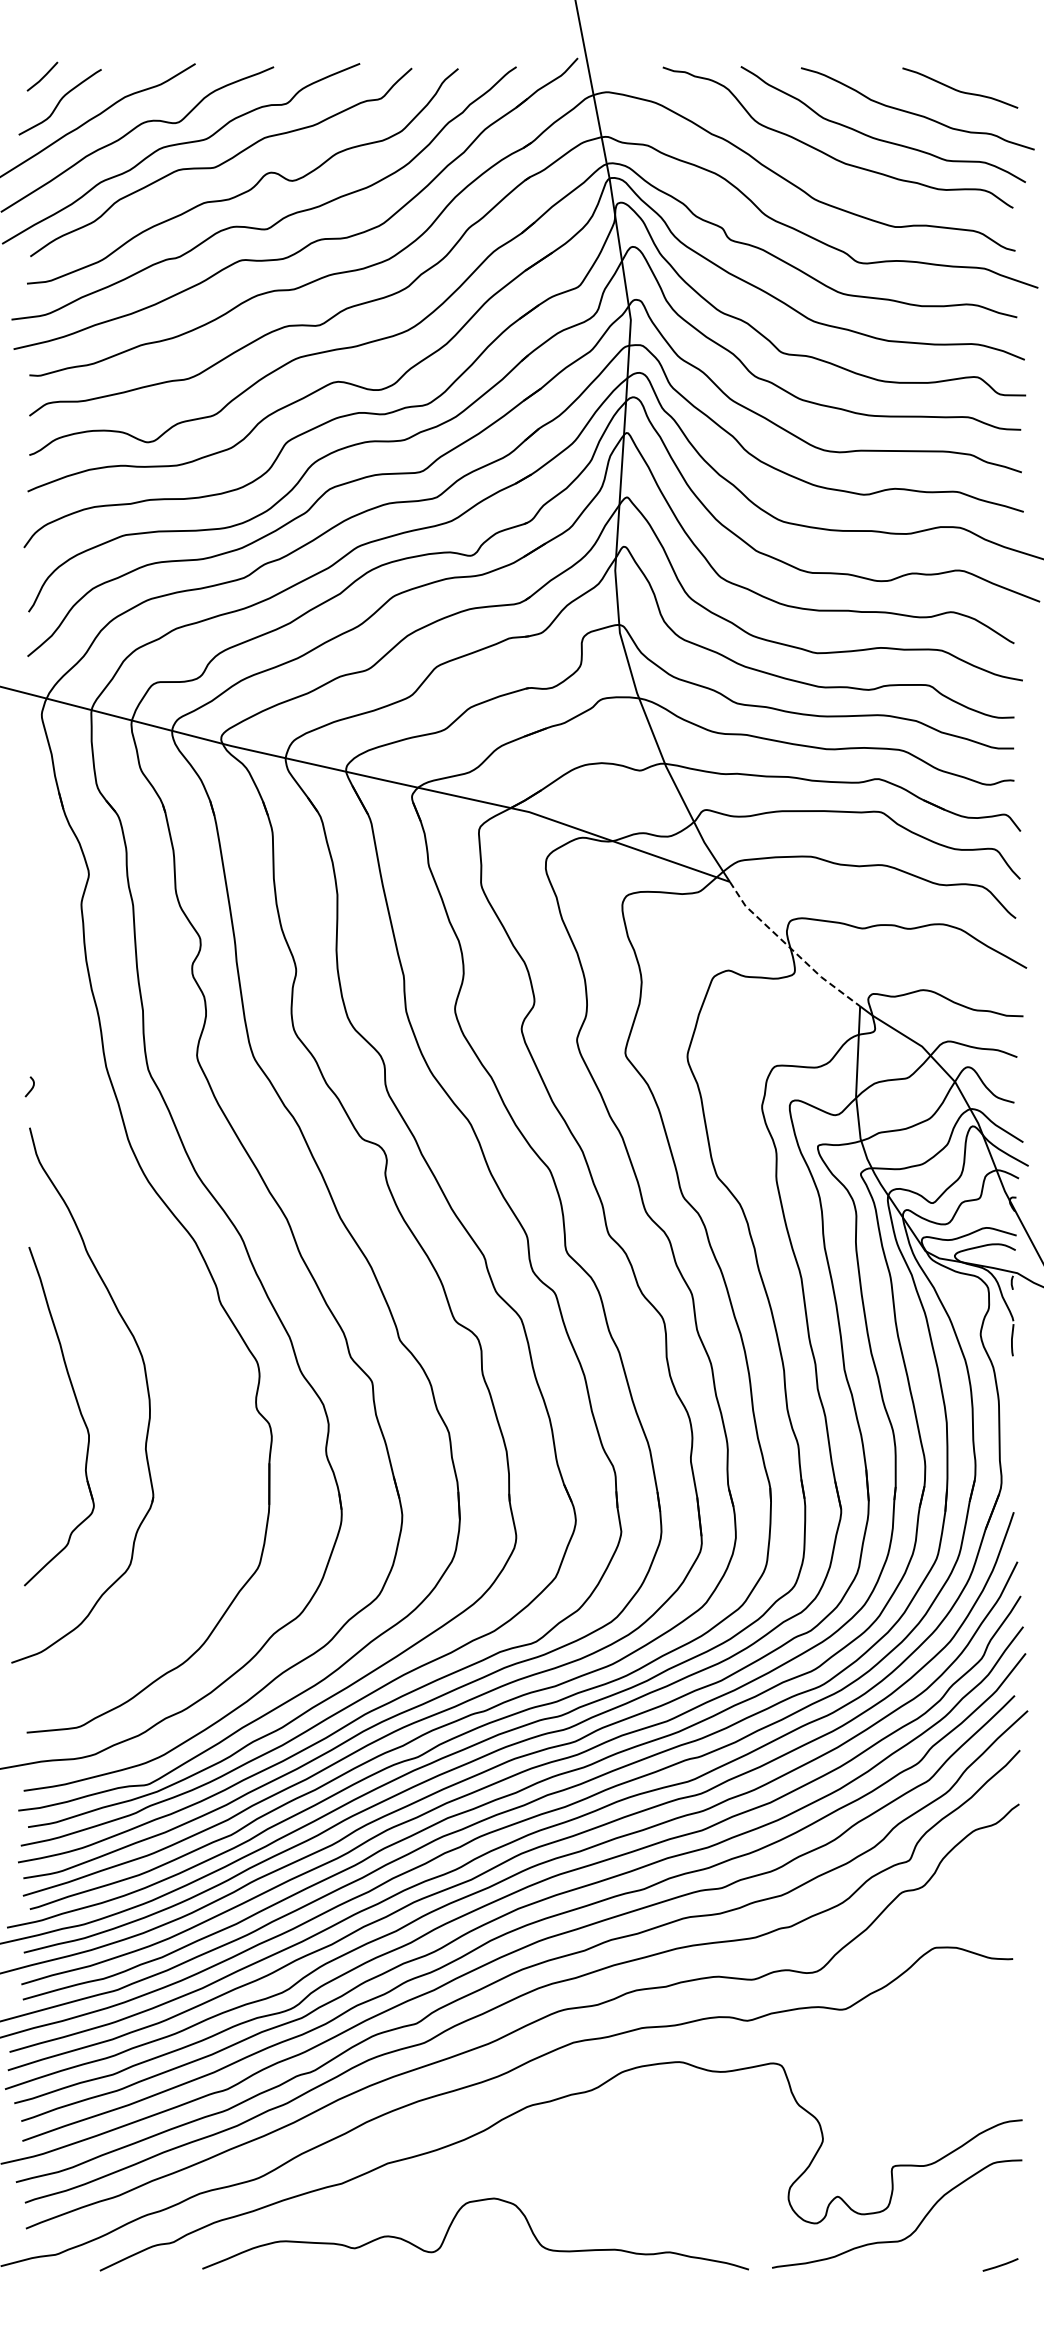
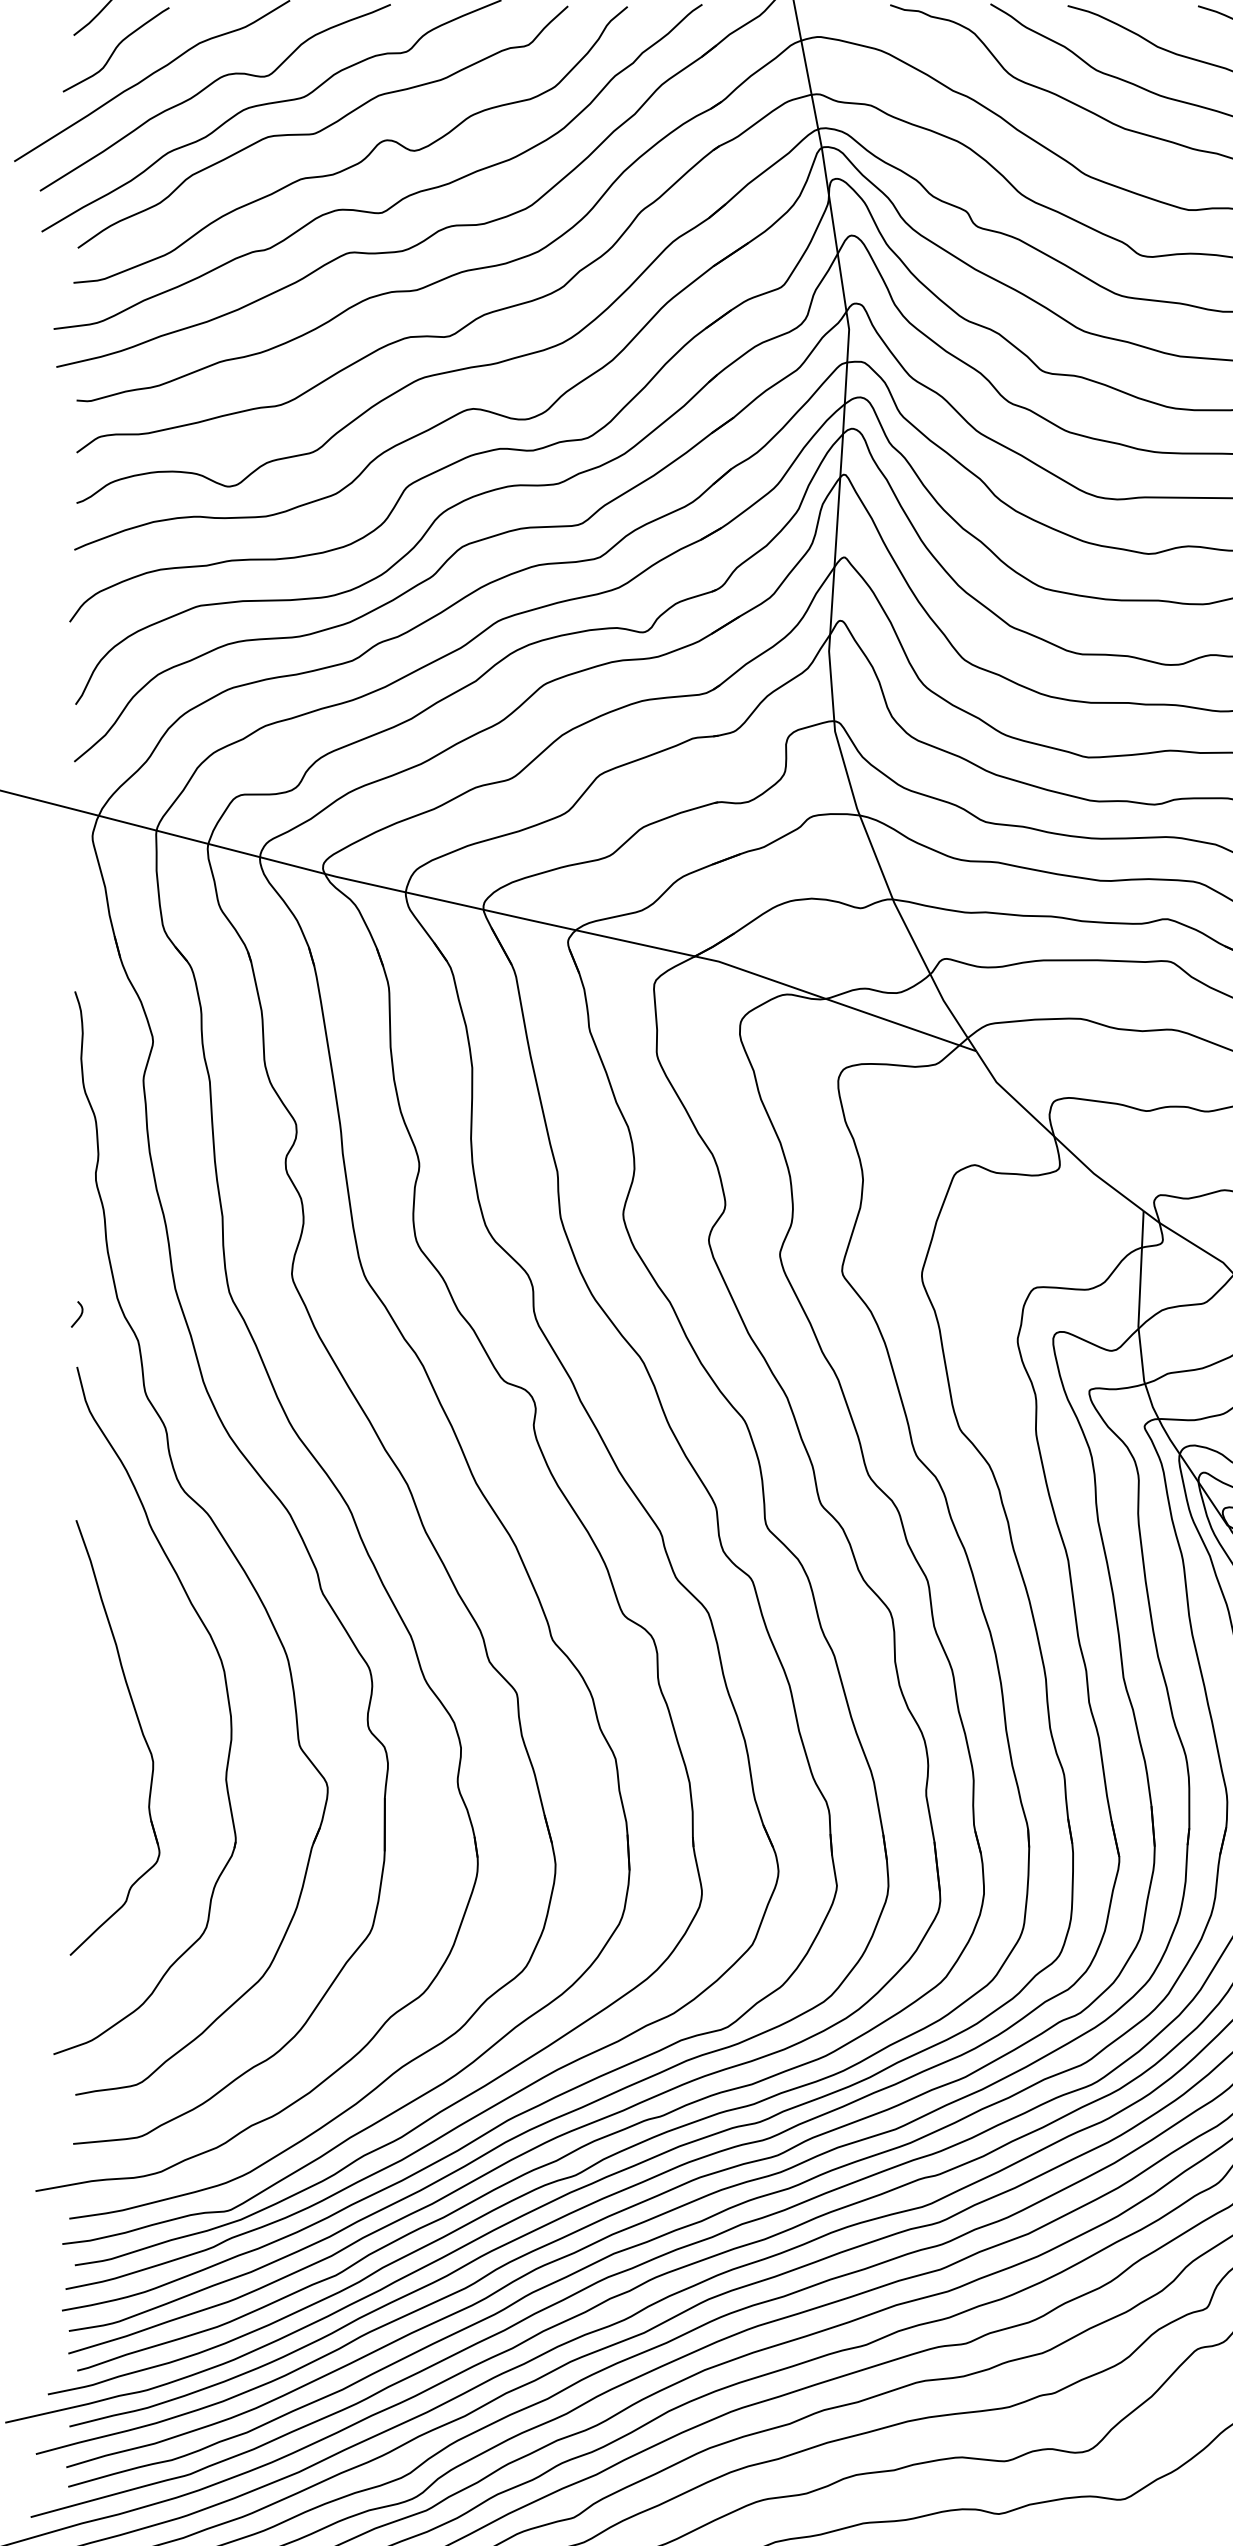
line: (790, 948) -> (1054, 1136), dashed -> solid
part: (139, 1256) -> (218, 1532), added

